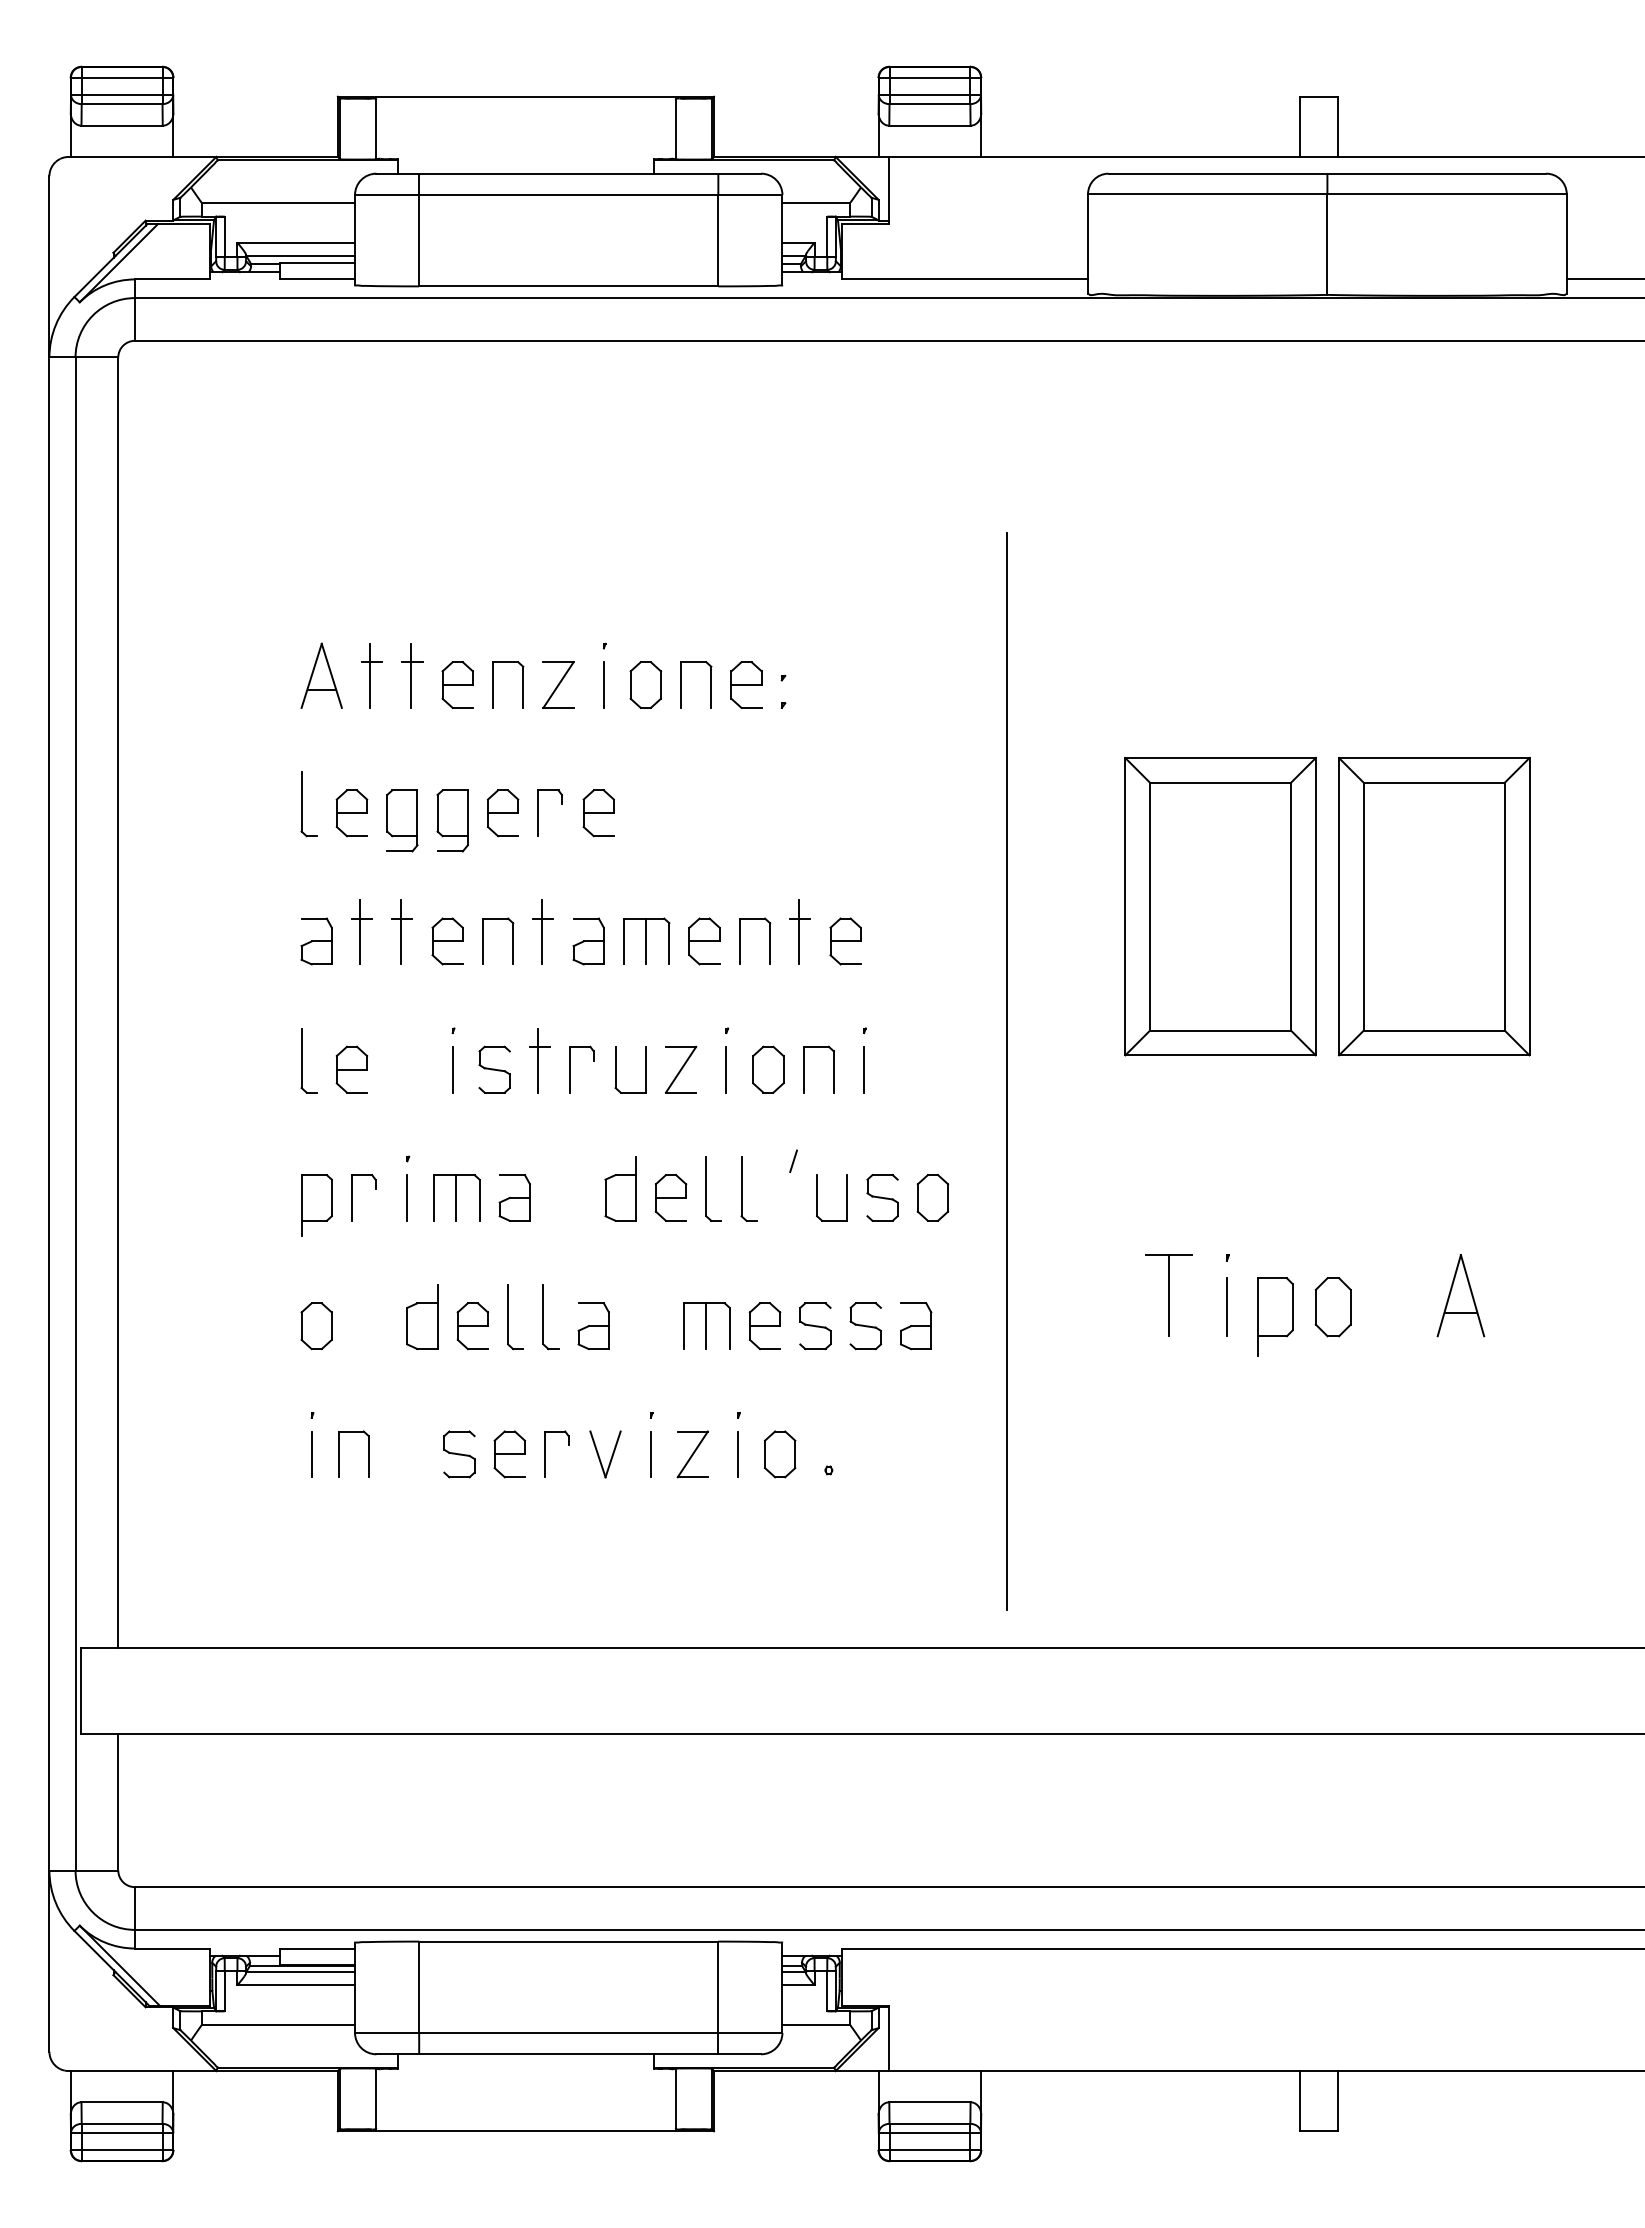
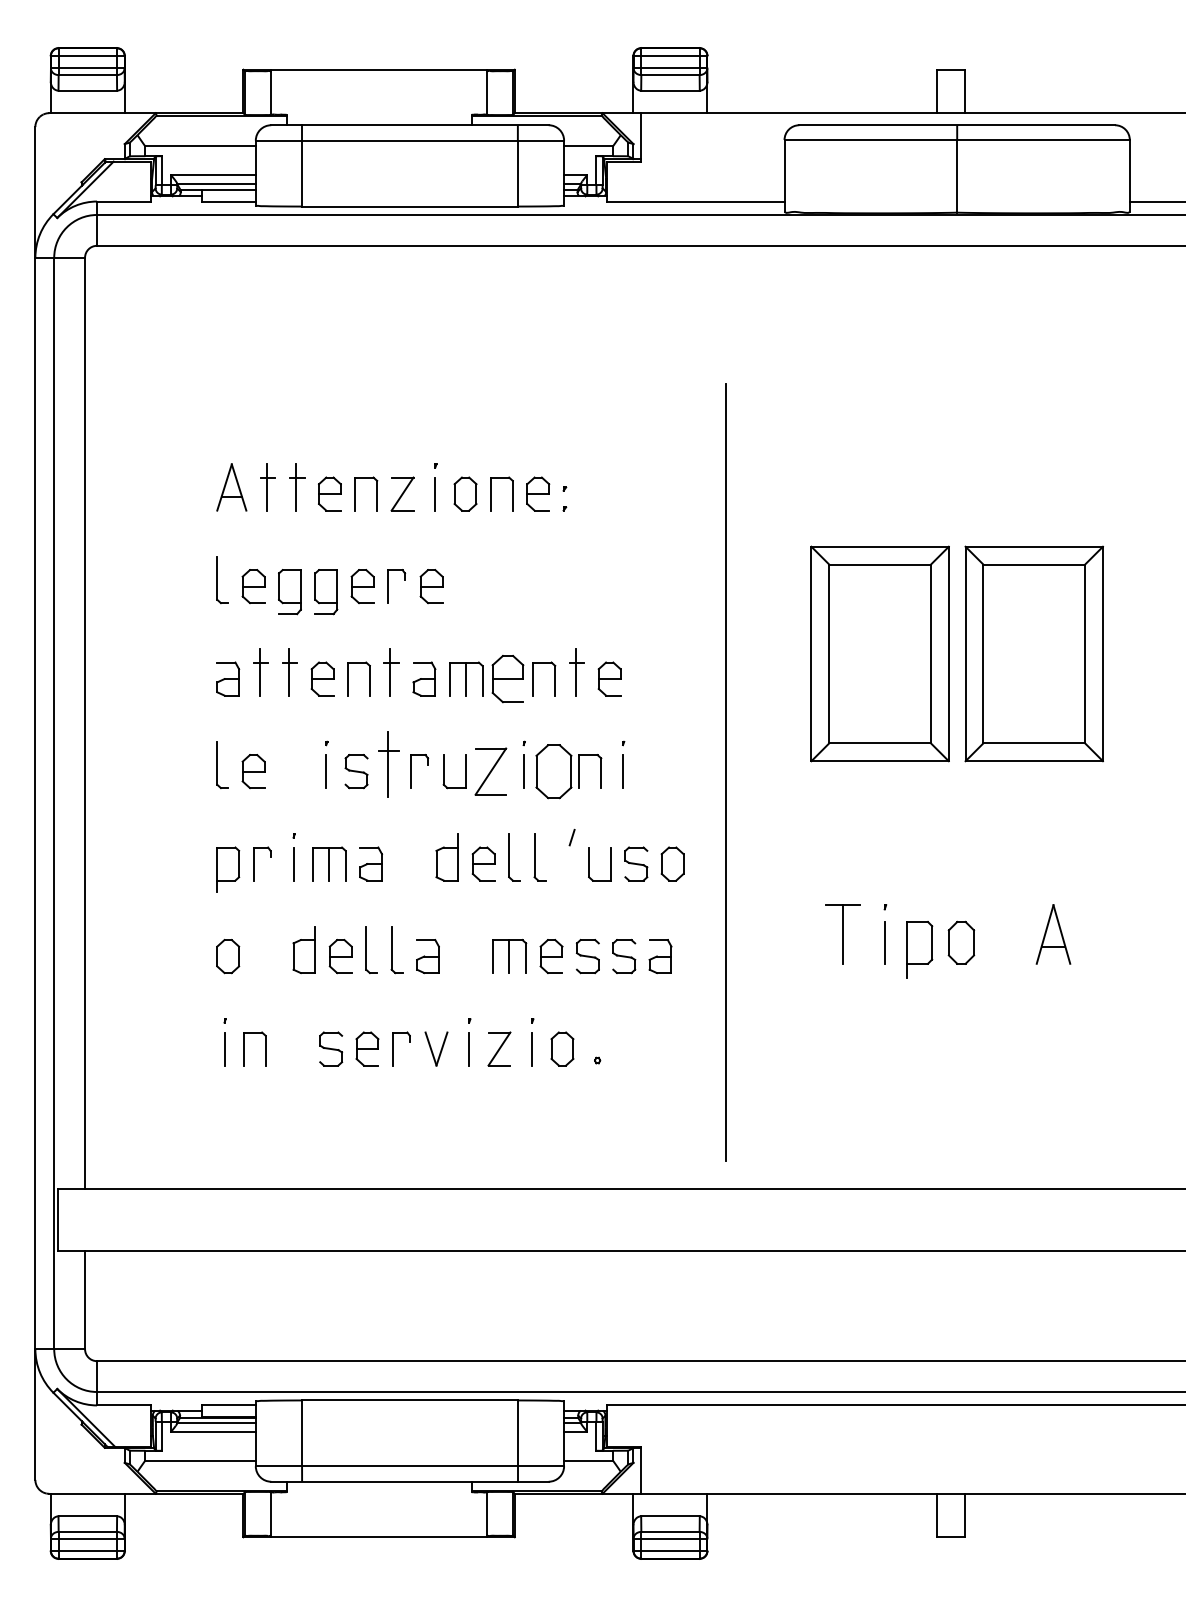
part: (704, 941) -> (507, 679), size x1.4
part: (539, 1060) -> (388, 764), size x1.4
part: (681, 1069) -> (491, 771), size x1.4
part: (768, 1069) -> (554, 771), size x1.6

